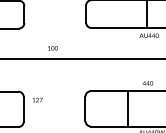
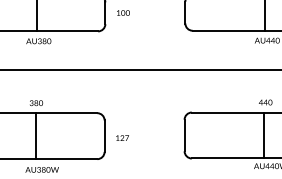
text: (53, 47) -> (123, 12), moved
text: (37, 99) -> (122, 137), moved
line: (127, 108) -> (264, 135), moved

